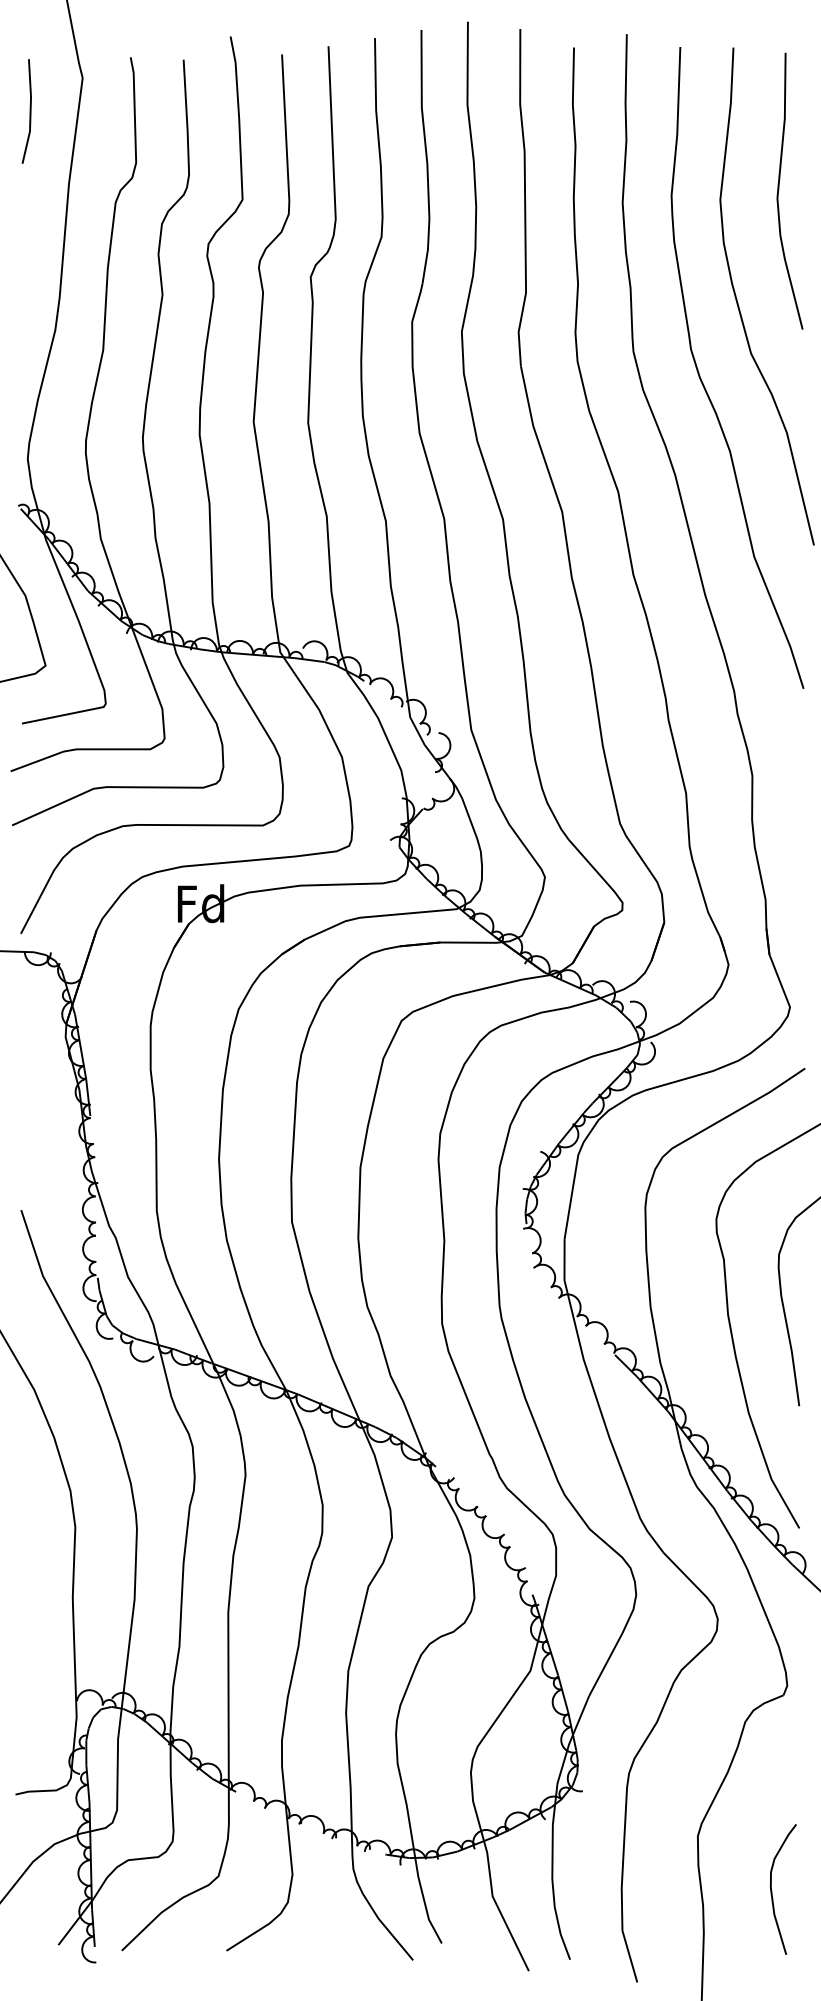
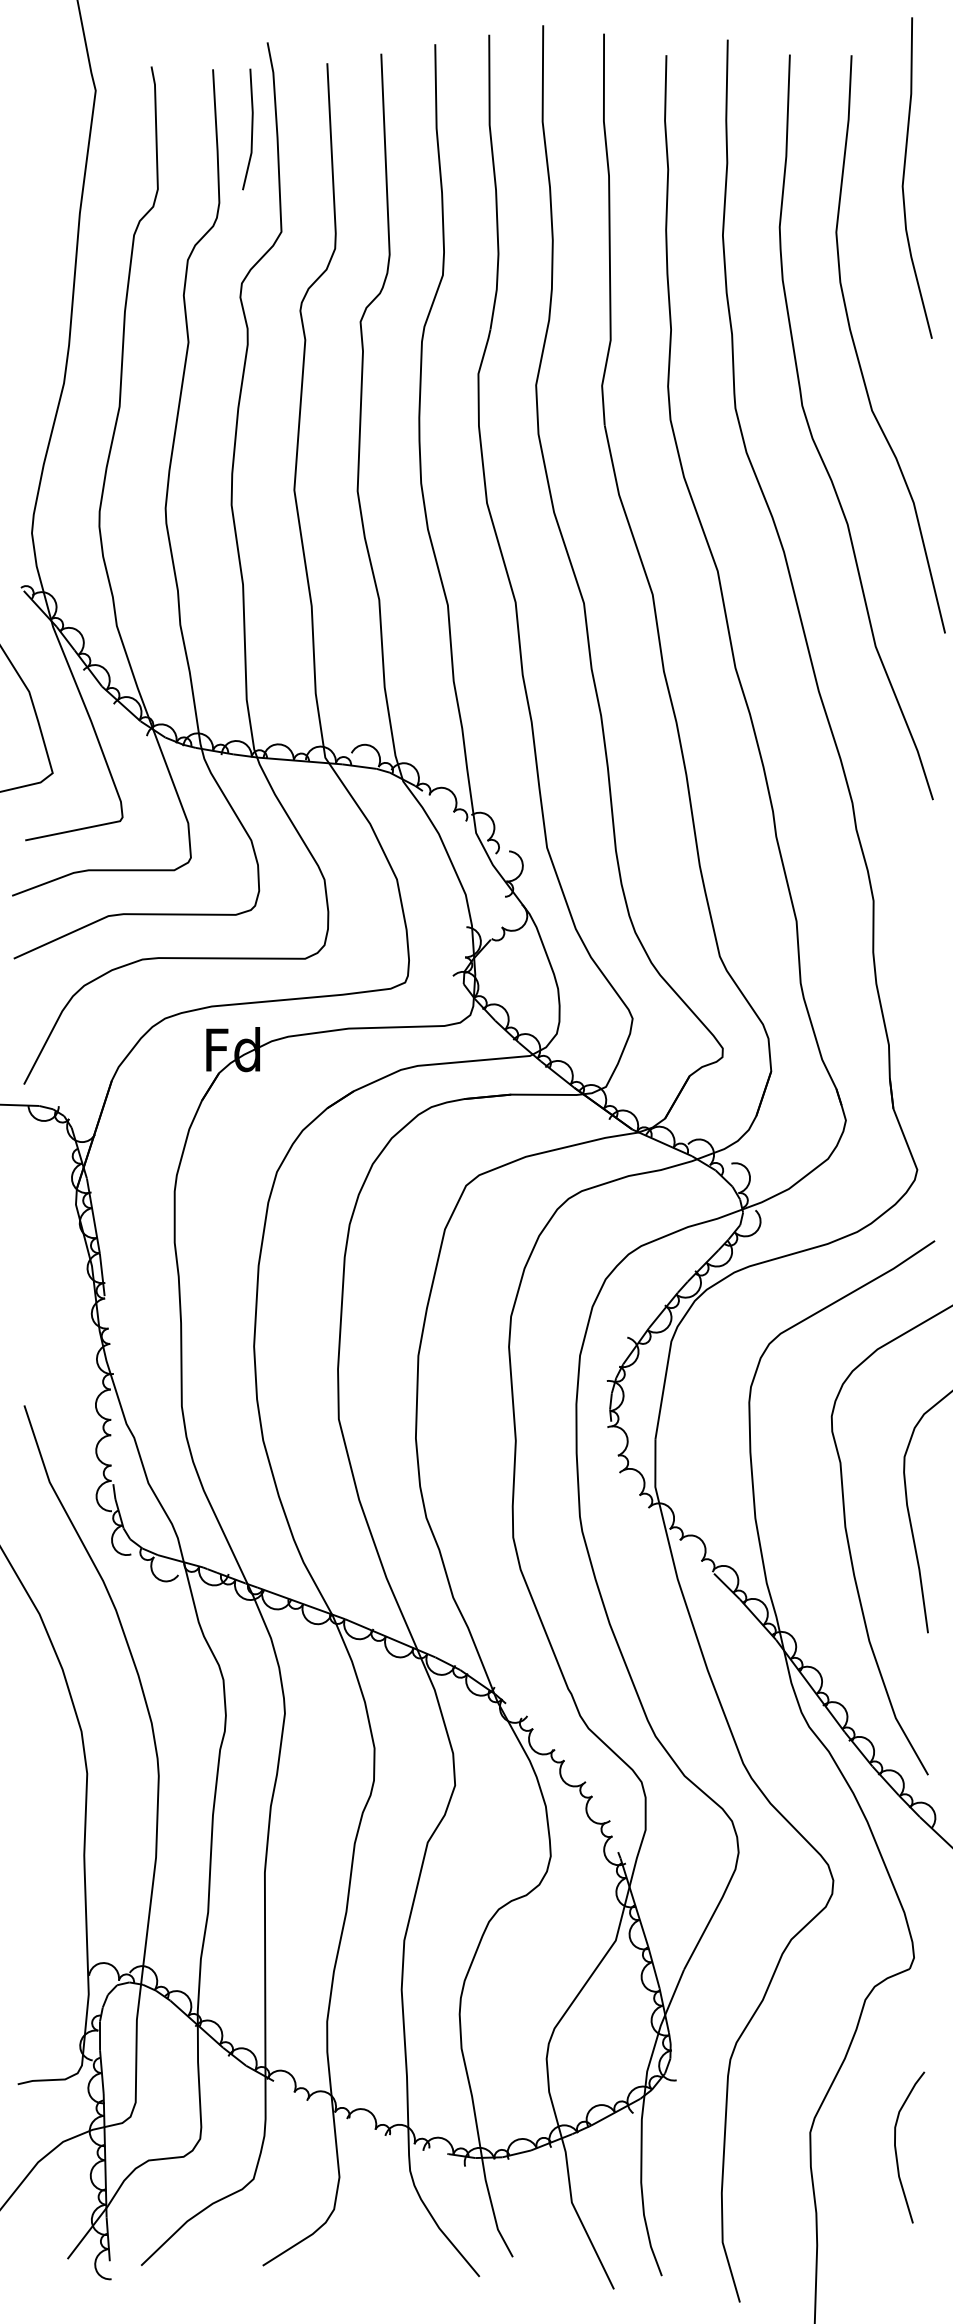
line: (29, 111) -> (251, 129), moved
curve: (779, 190) -> (904, 177), moved
curve: (772, 1889) -> (896, 2147), moved

